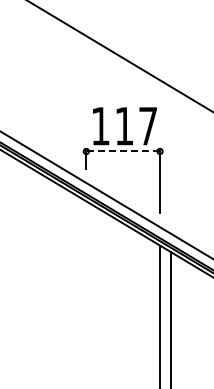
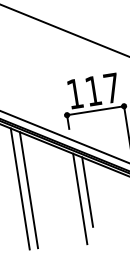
line: (123, 151) -> (95, 110), dashed -> solid
line: (12, 235) -> (20, 189), added
line: (23, 238) -> (29, 190), added
line: (97, 252) -> (87, 191), added
line: (86, 259) -> (80, 198), added

